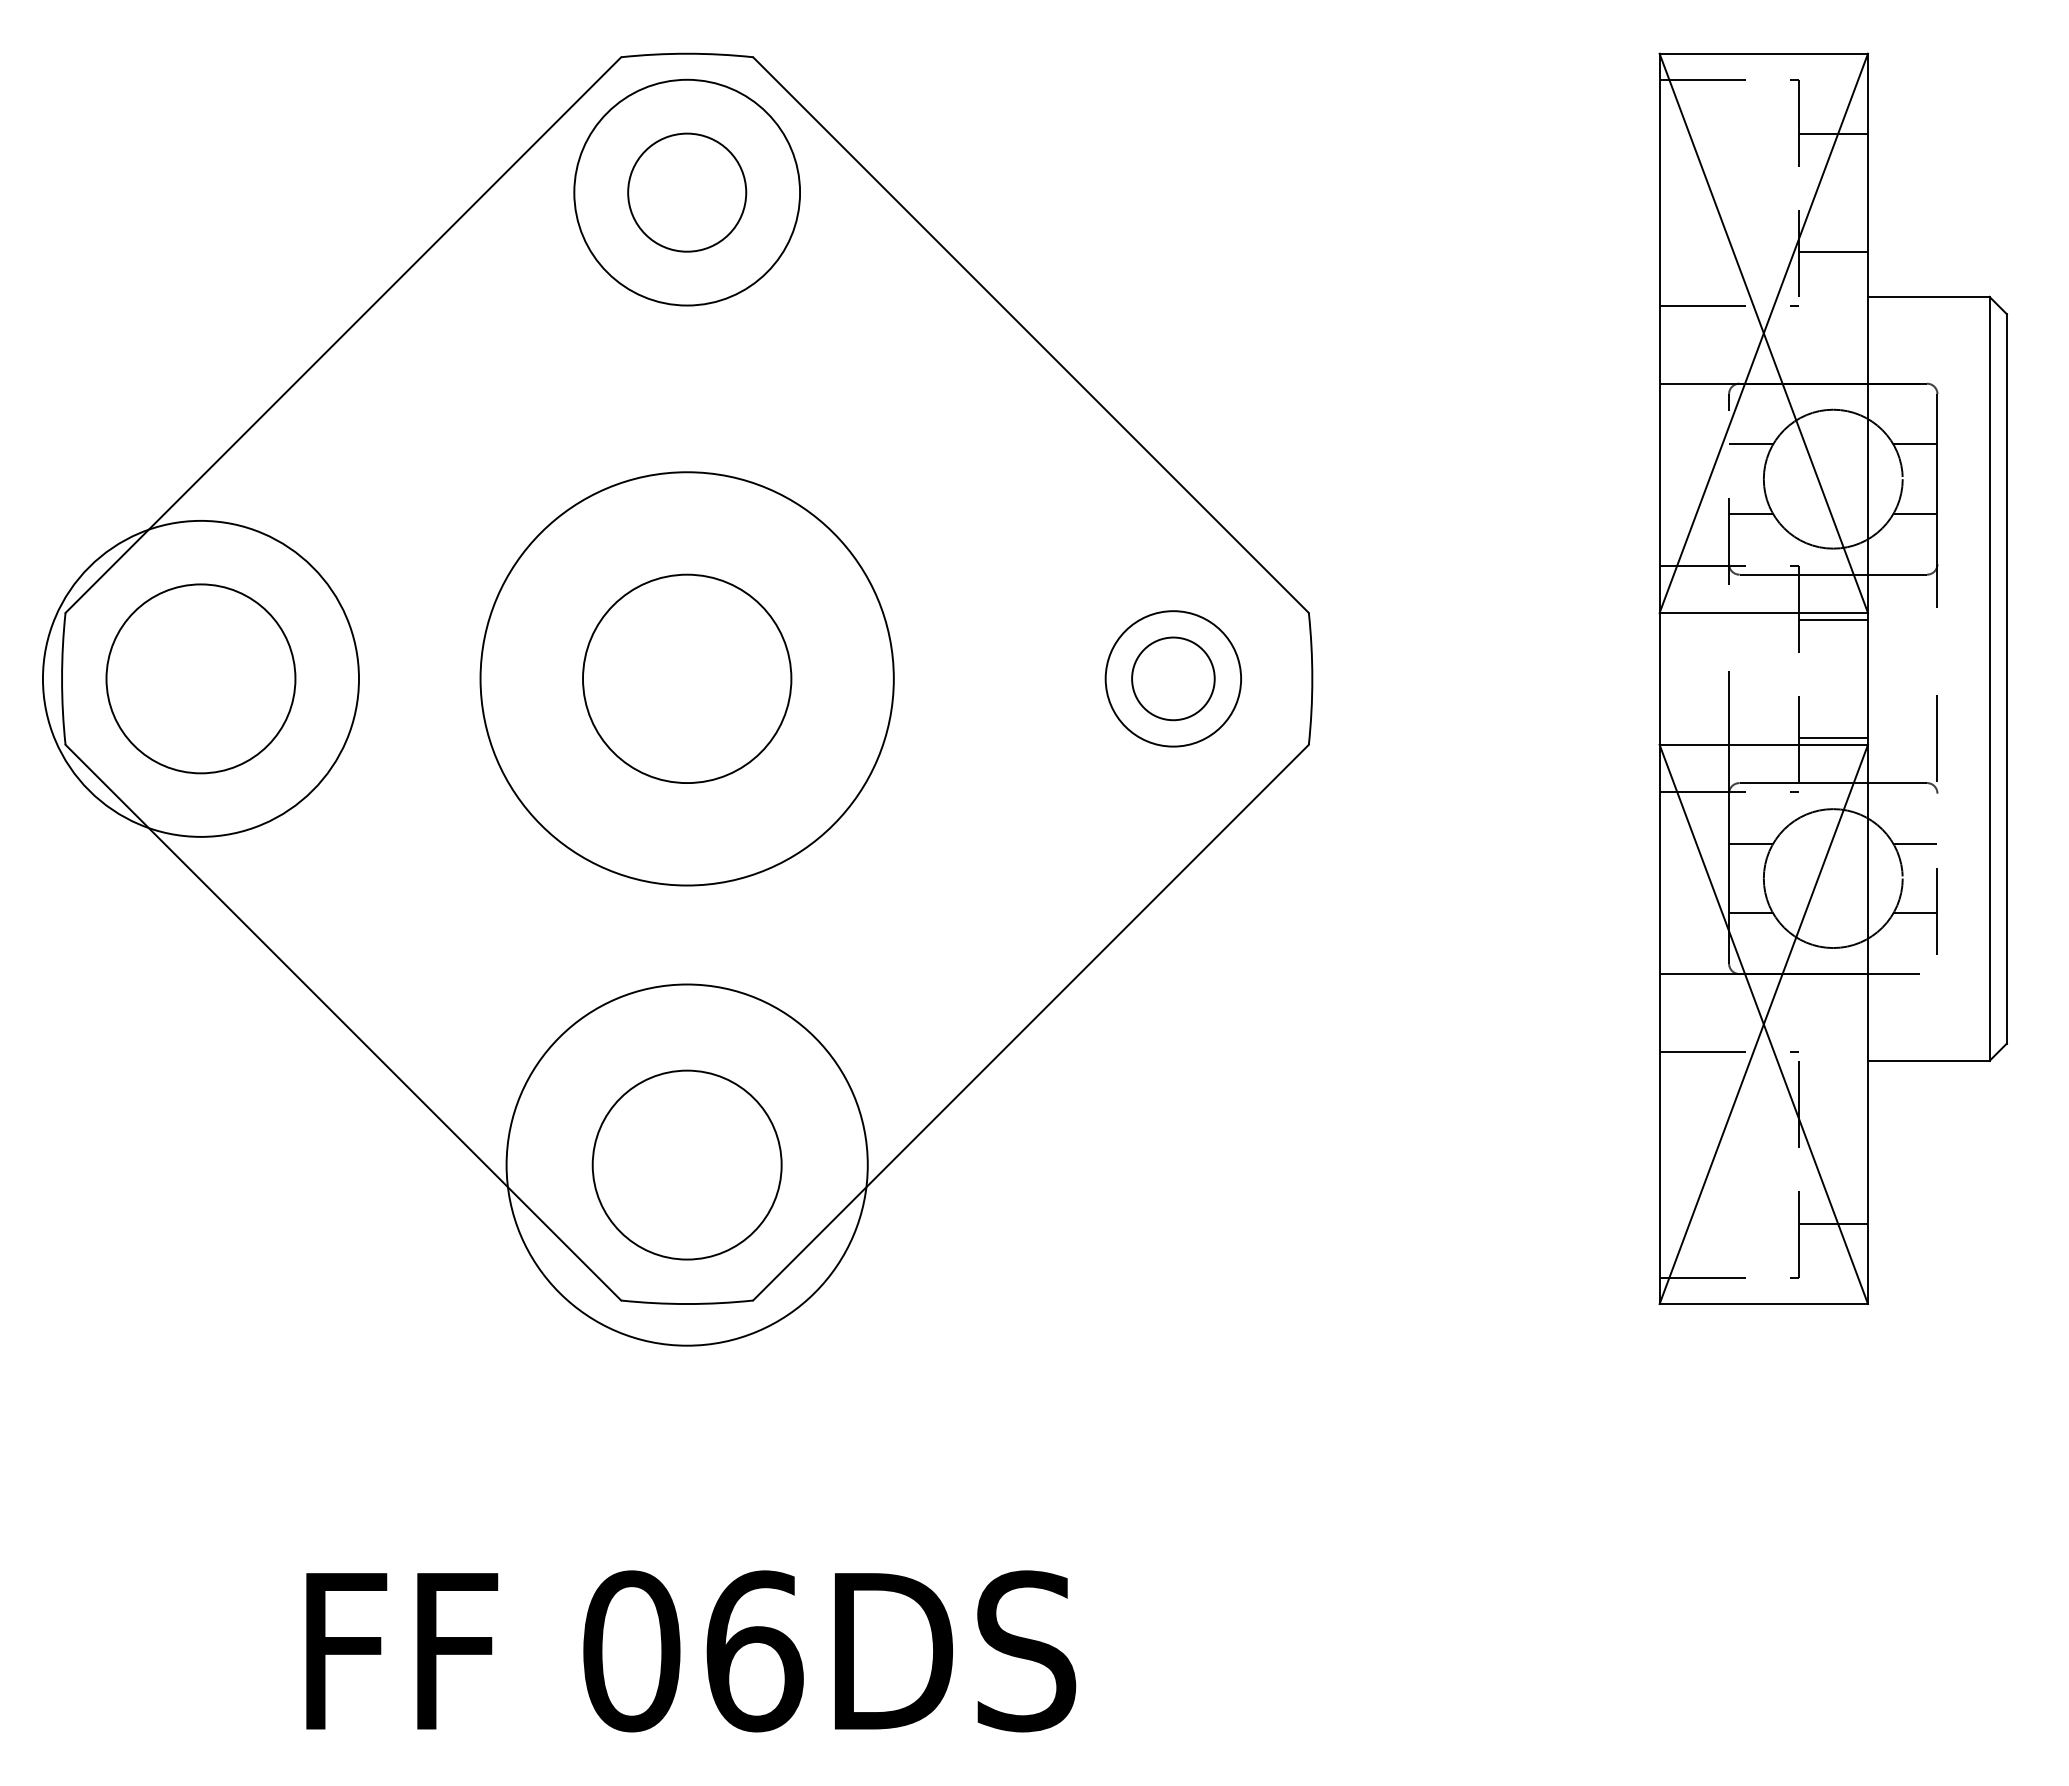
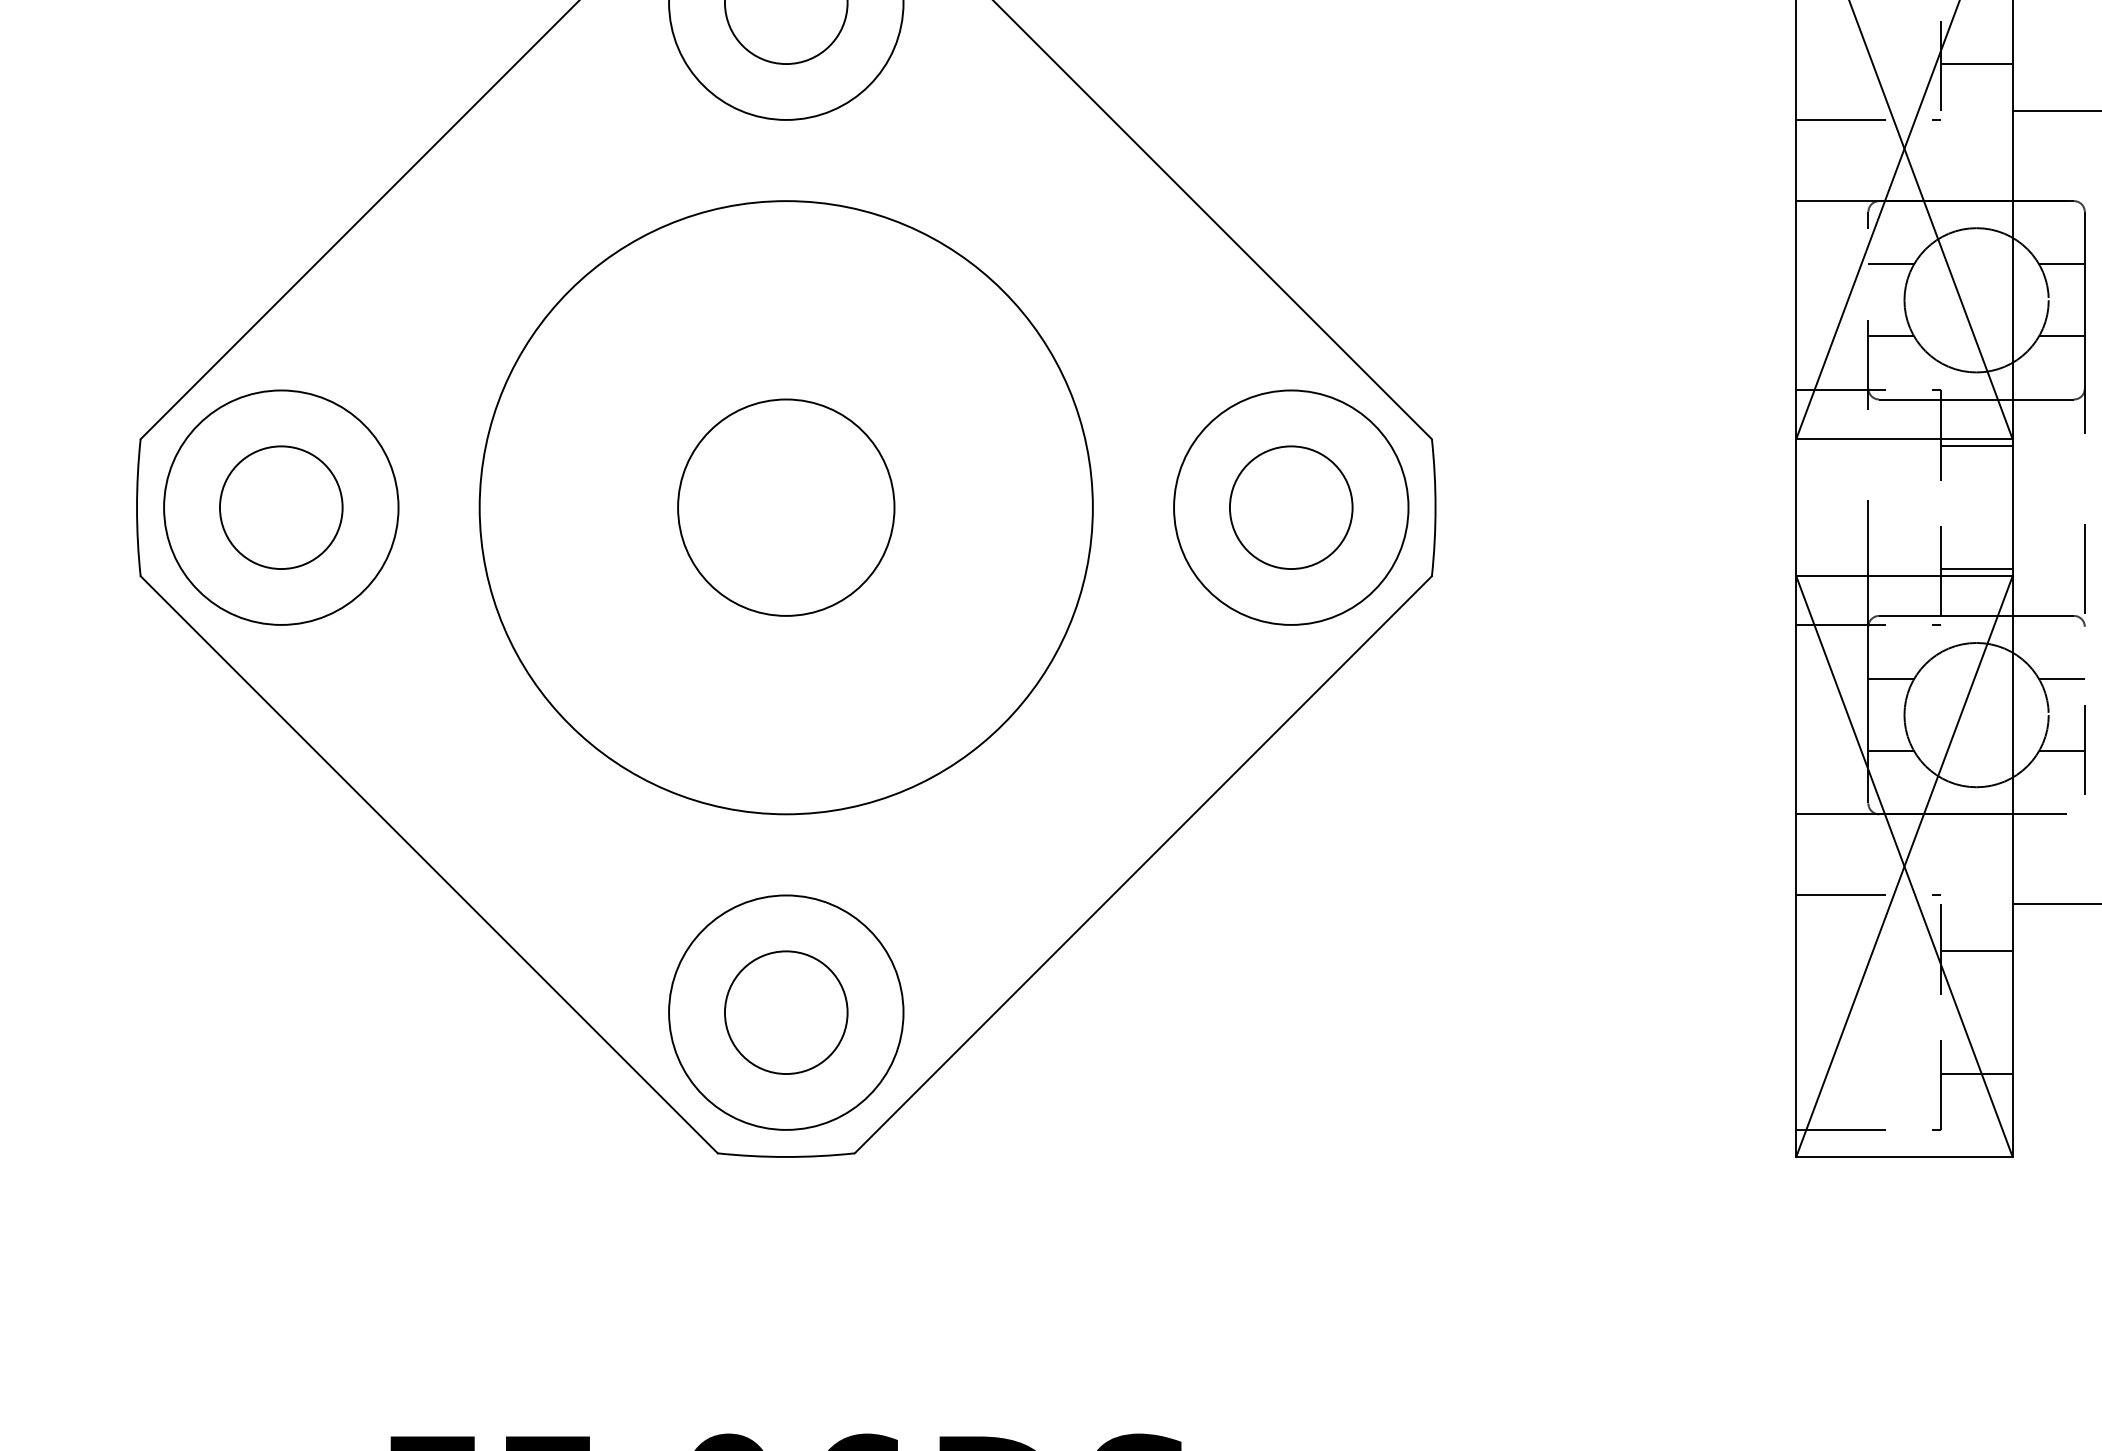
circle: (200, 678) -> (280, 507), size x0.62
circle: (200, 678) -> (280, 507), size x0.71
circle: (687, 678) -> (786, 507), size x1.43
circle: (1173, 678) -> (1291, 507), size x1.43
circle: (1173, 678) -> (1291, 507), size x1.67
line: (1833, 1106) -> (1976, 951), added
circle: (687, 1164) -> (786, 1012), size x0.62
circle: (687, 1165) -> (786, 1013), size x0.62

